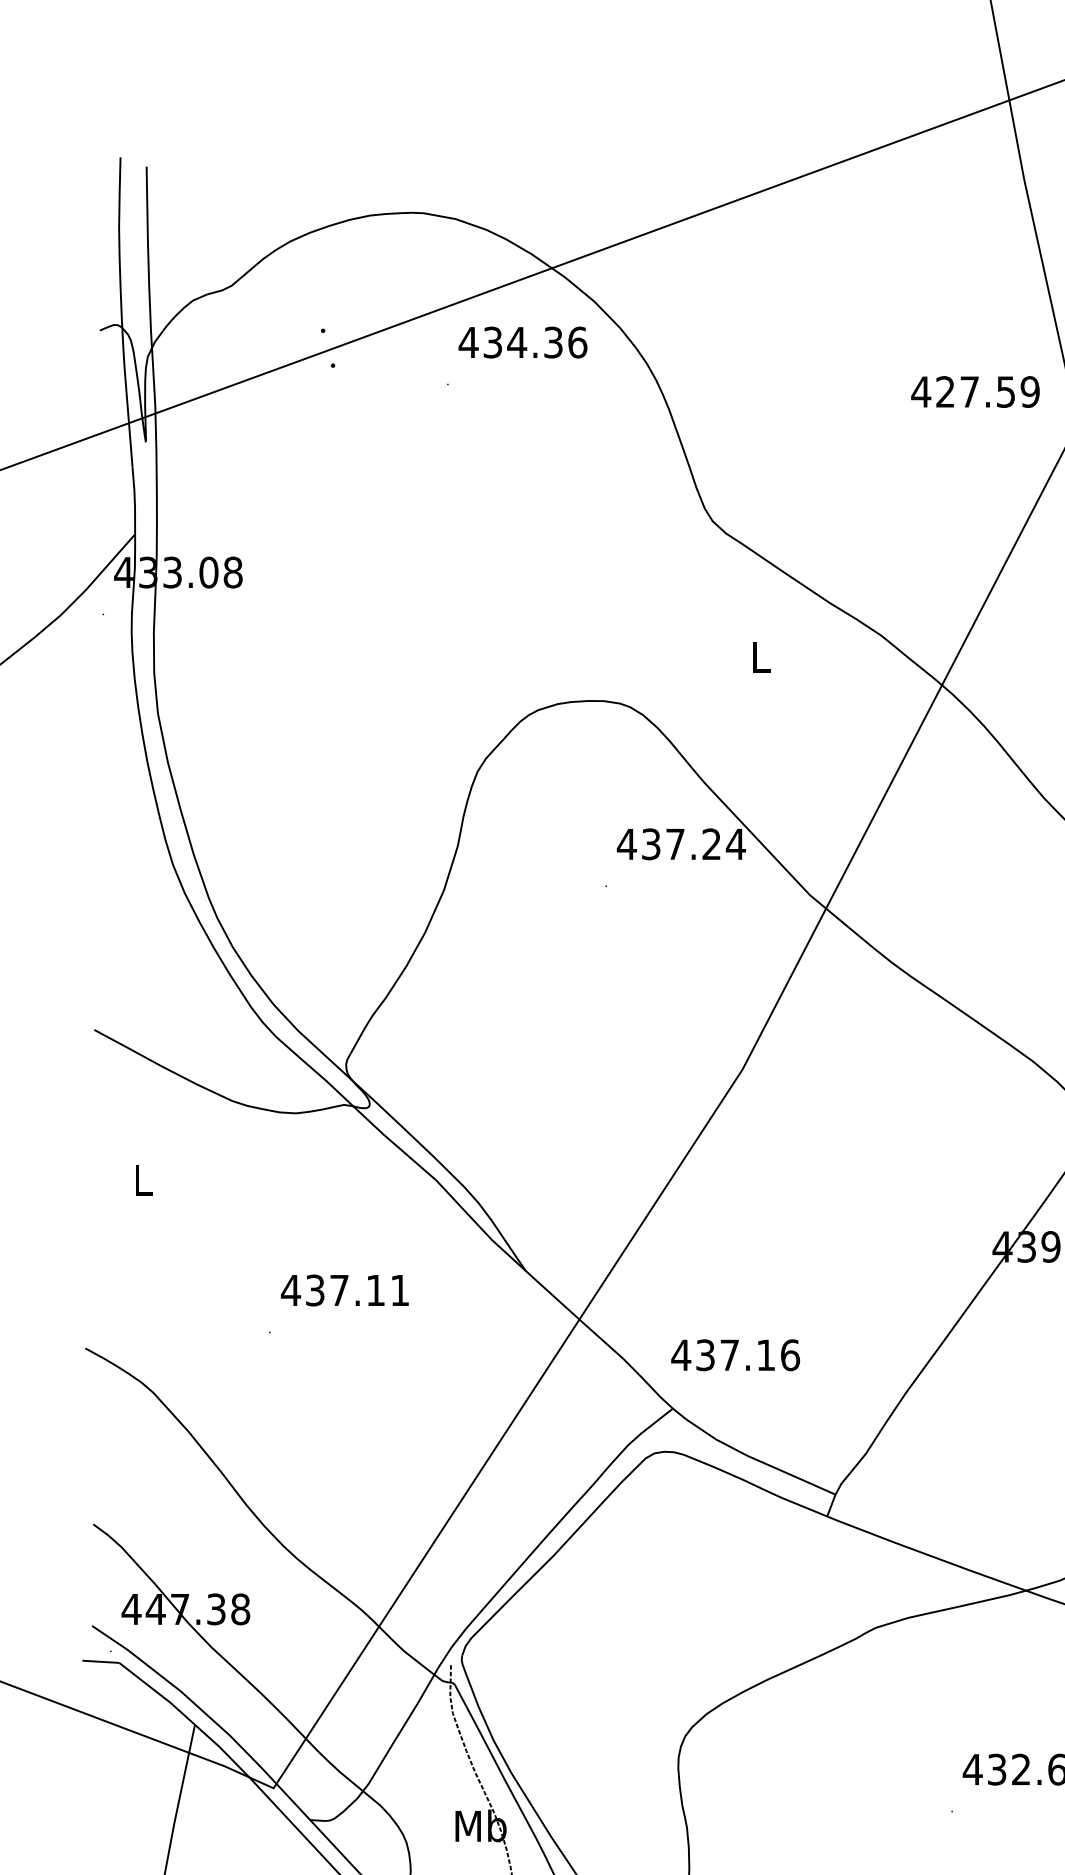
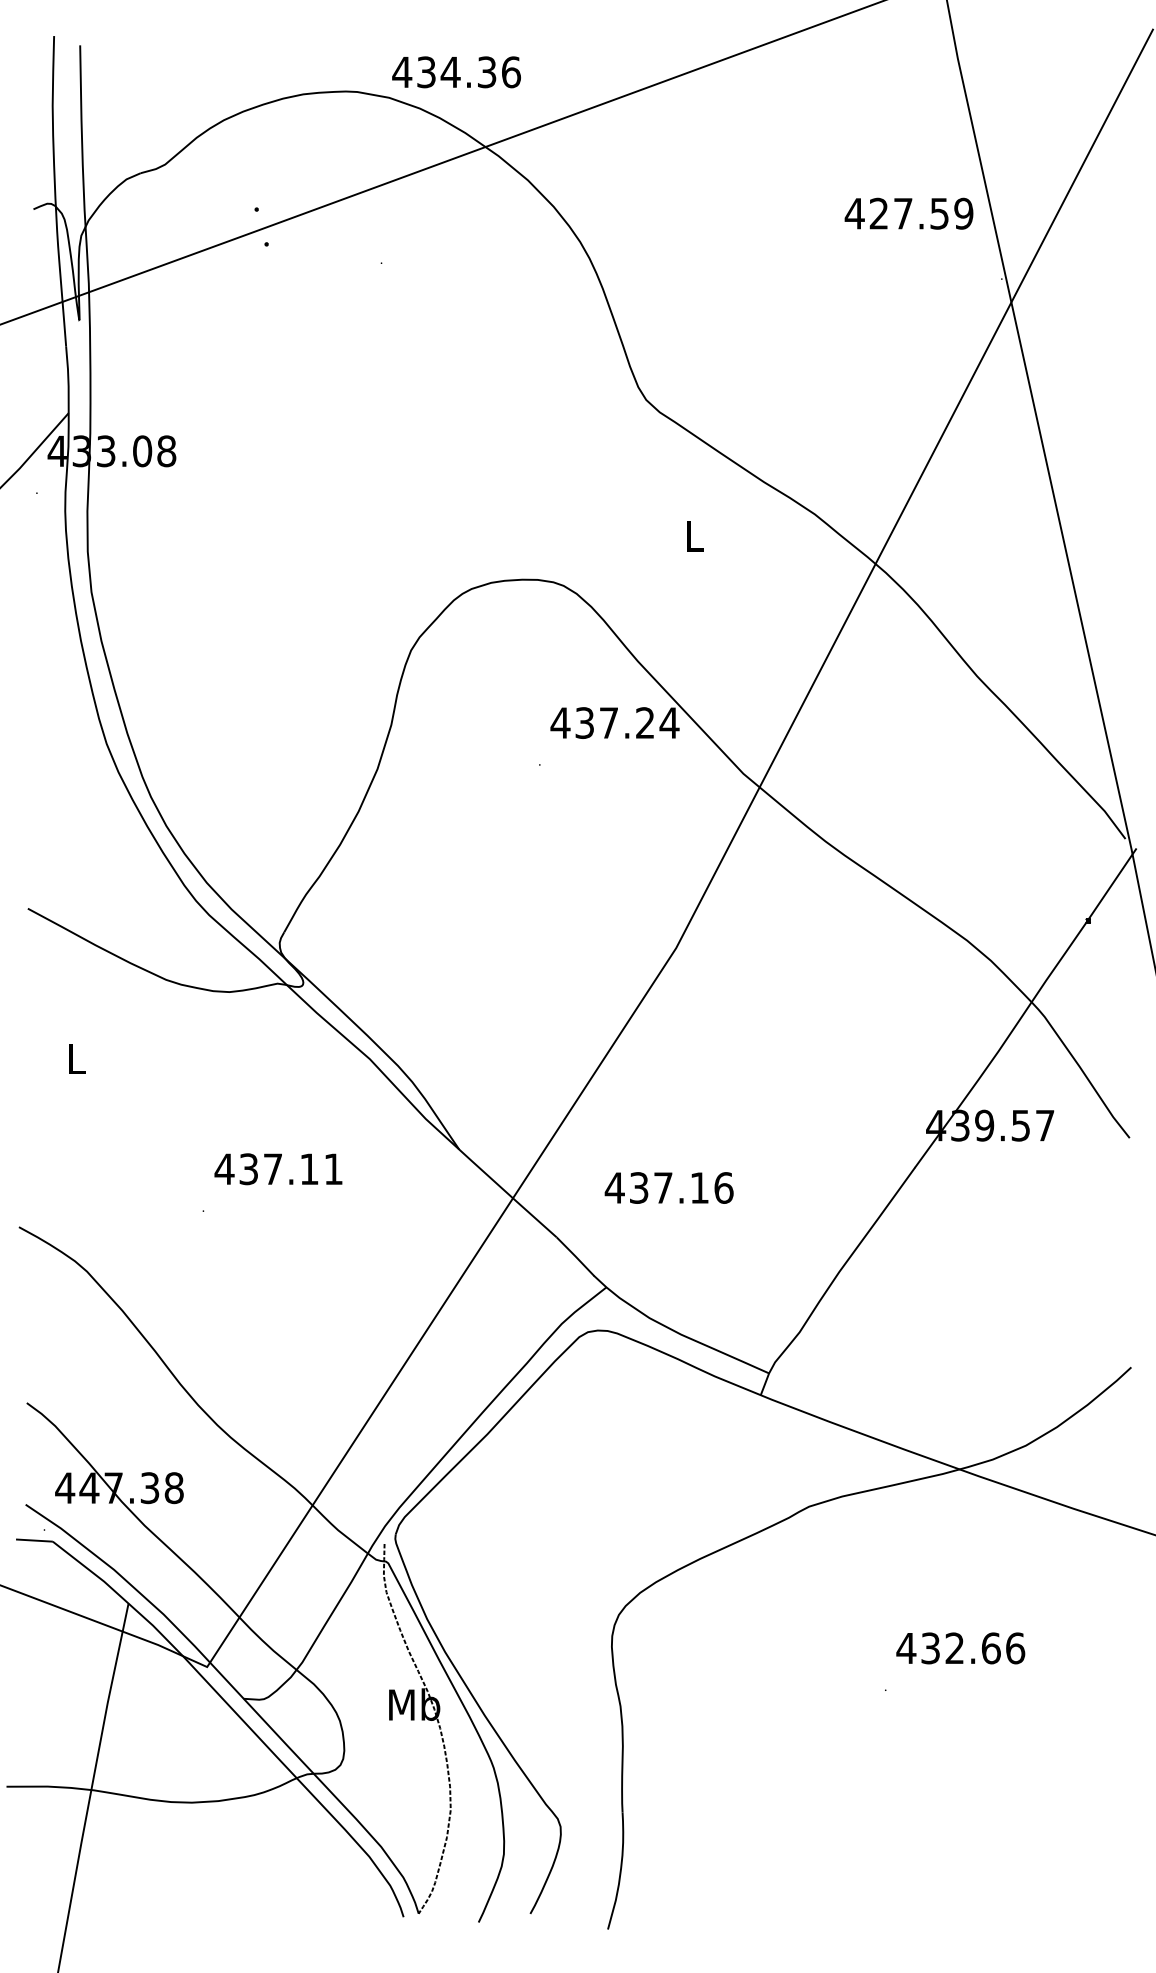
text: (522, 342) -> (456, 72), moved
text: (974, 391) -> (908, 213), moved
text: (734, 1354) -> (668, 1187), moved

